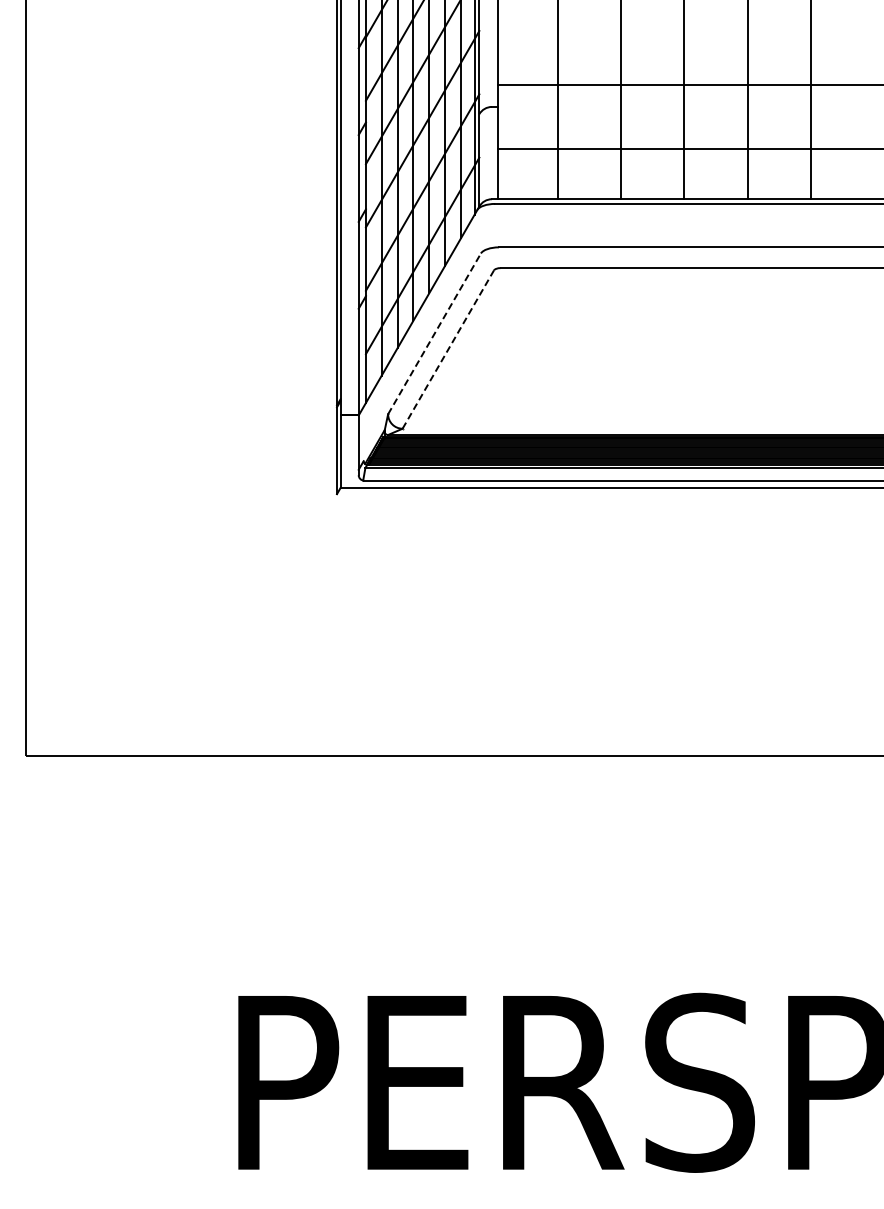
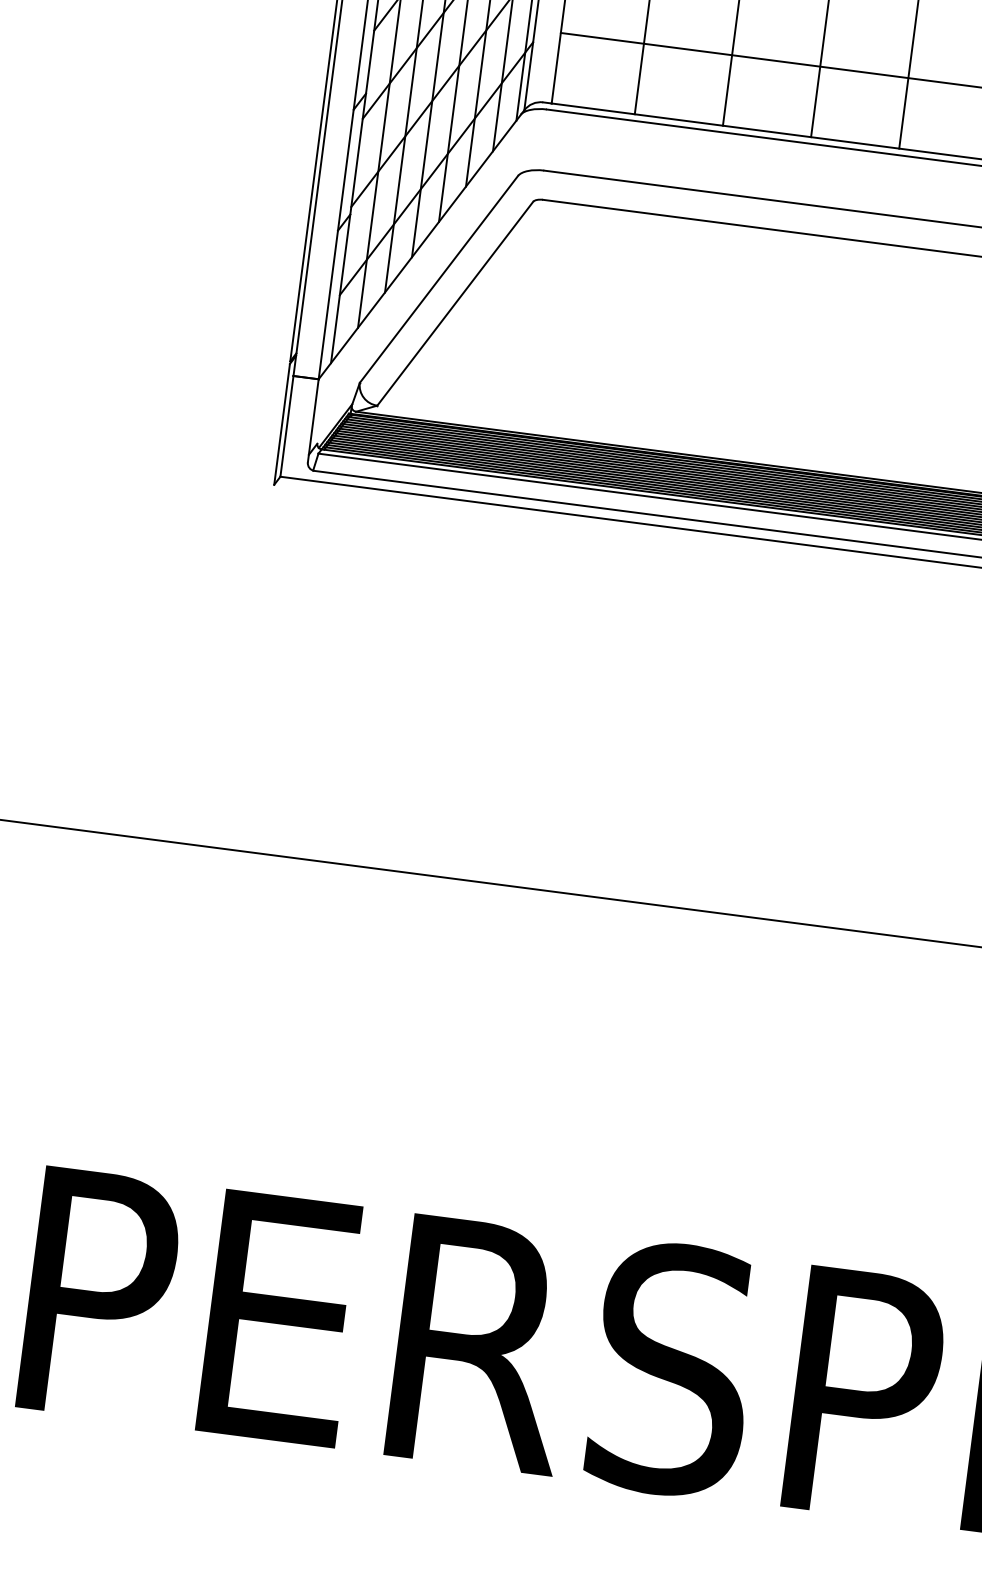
line: (434, 333) -> (438, 278), dashed -> solid
line: (448, 349) -> (455, 303), dashed -> solid

